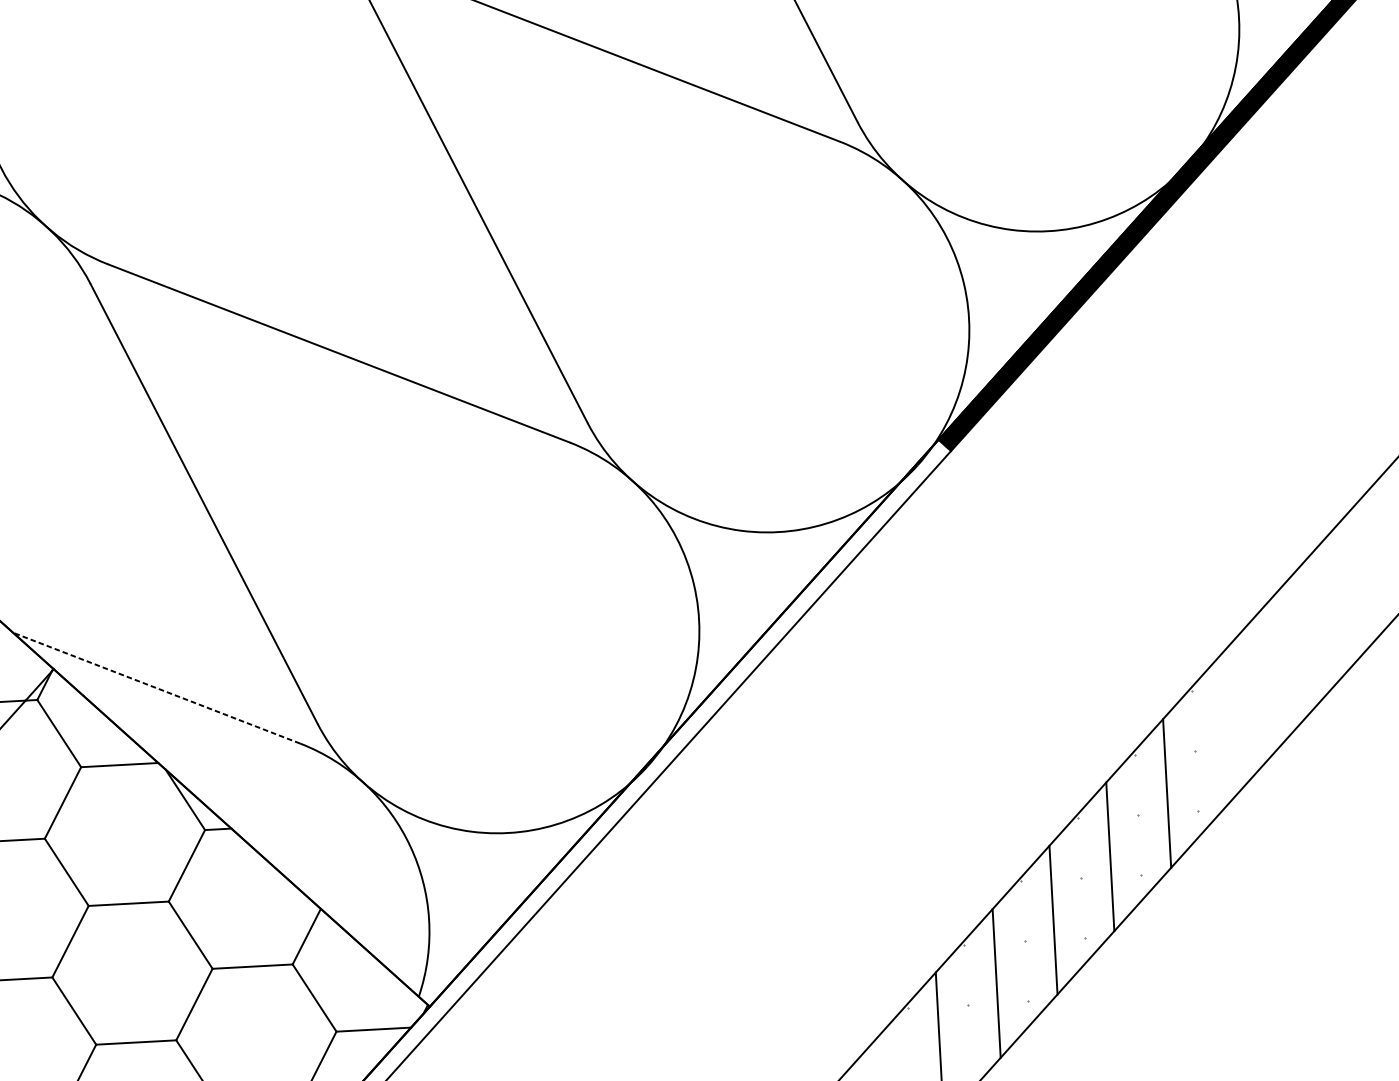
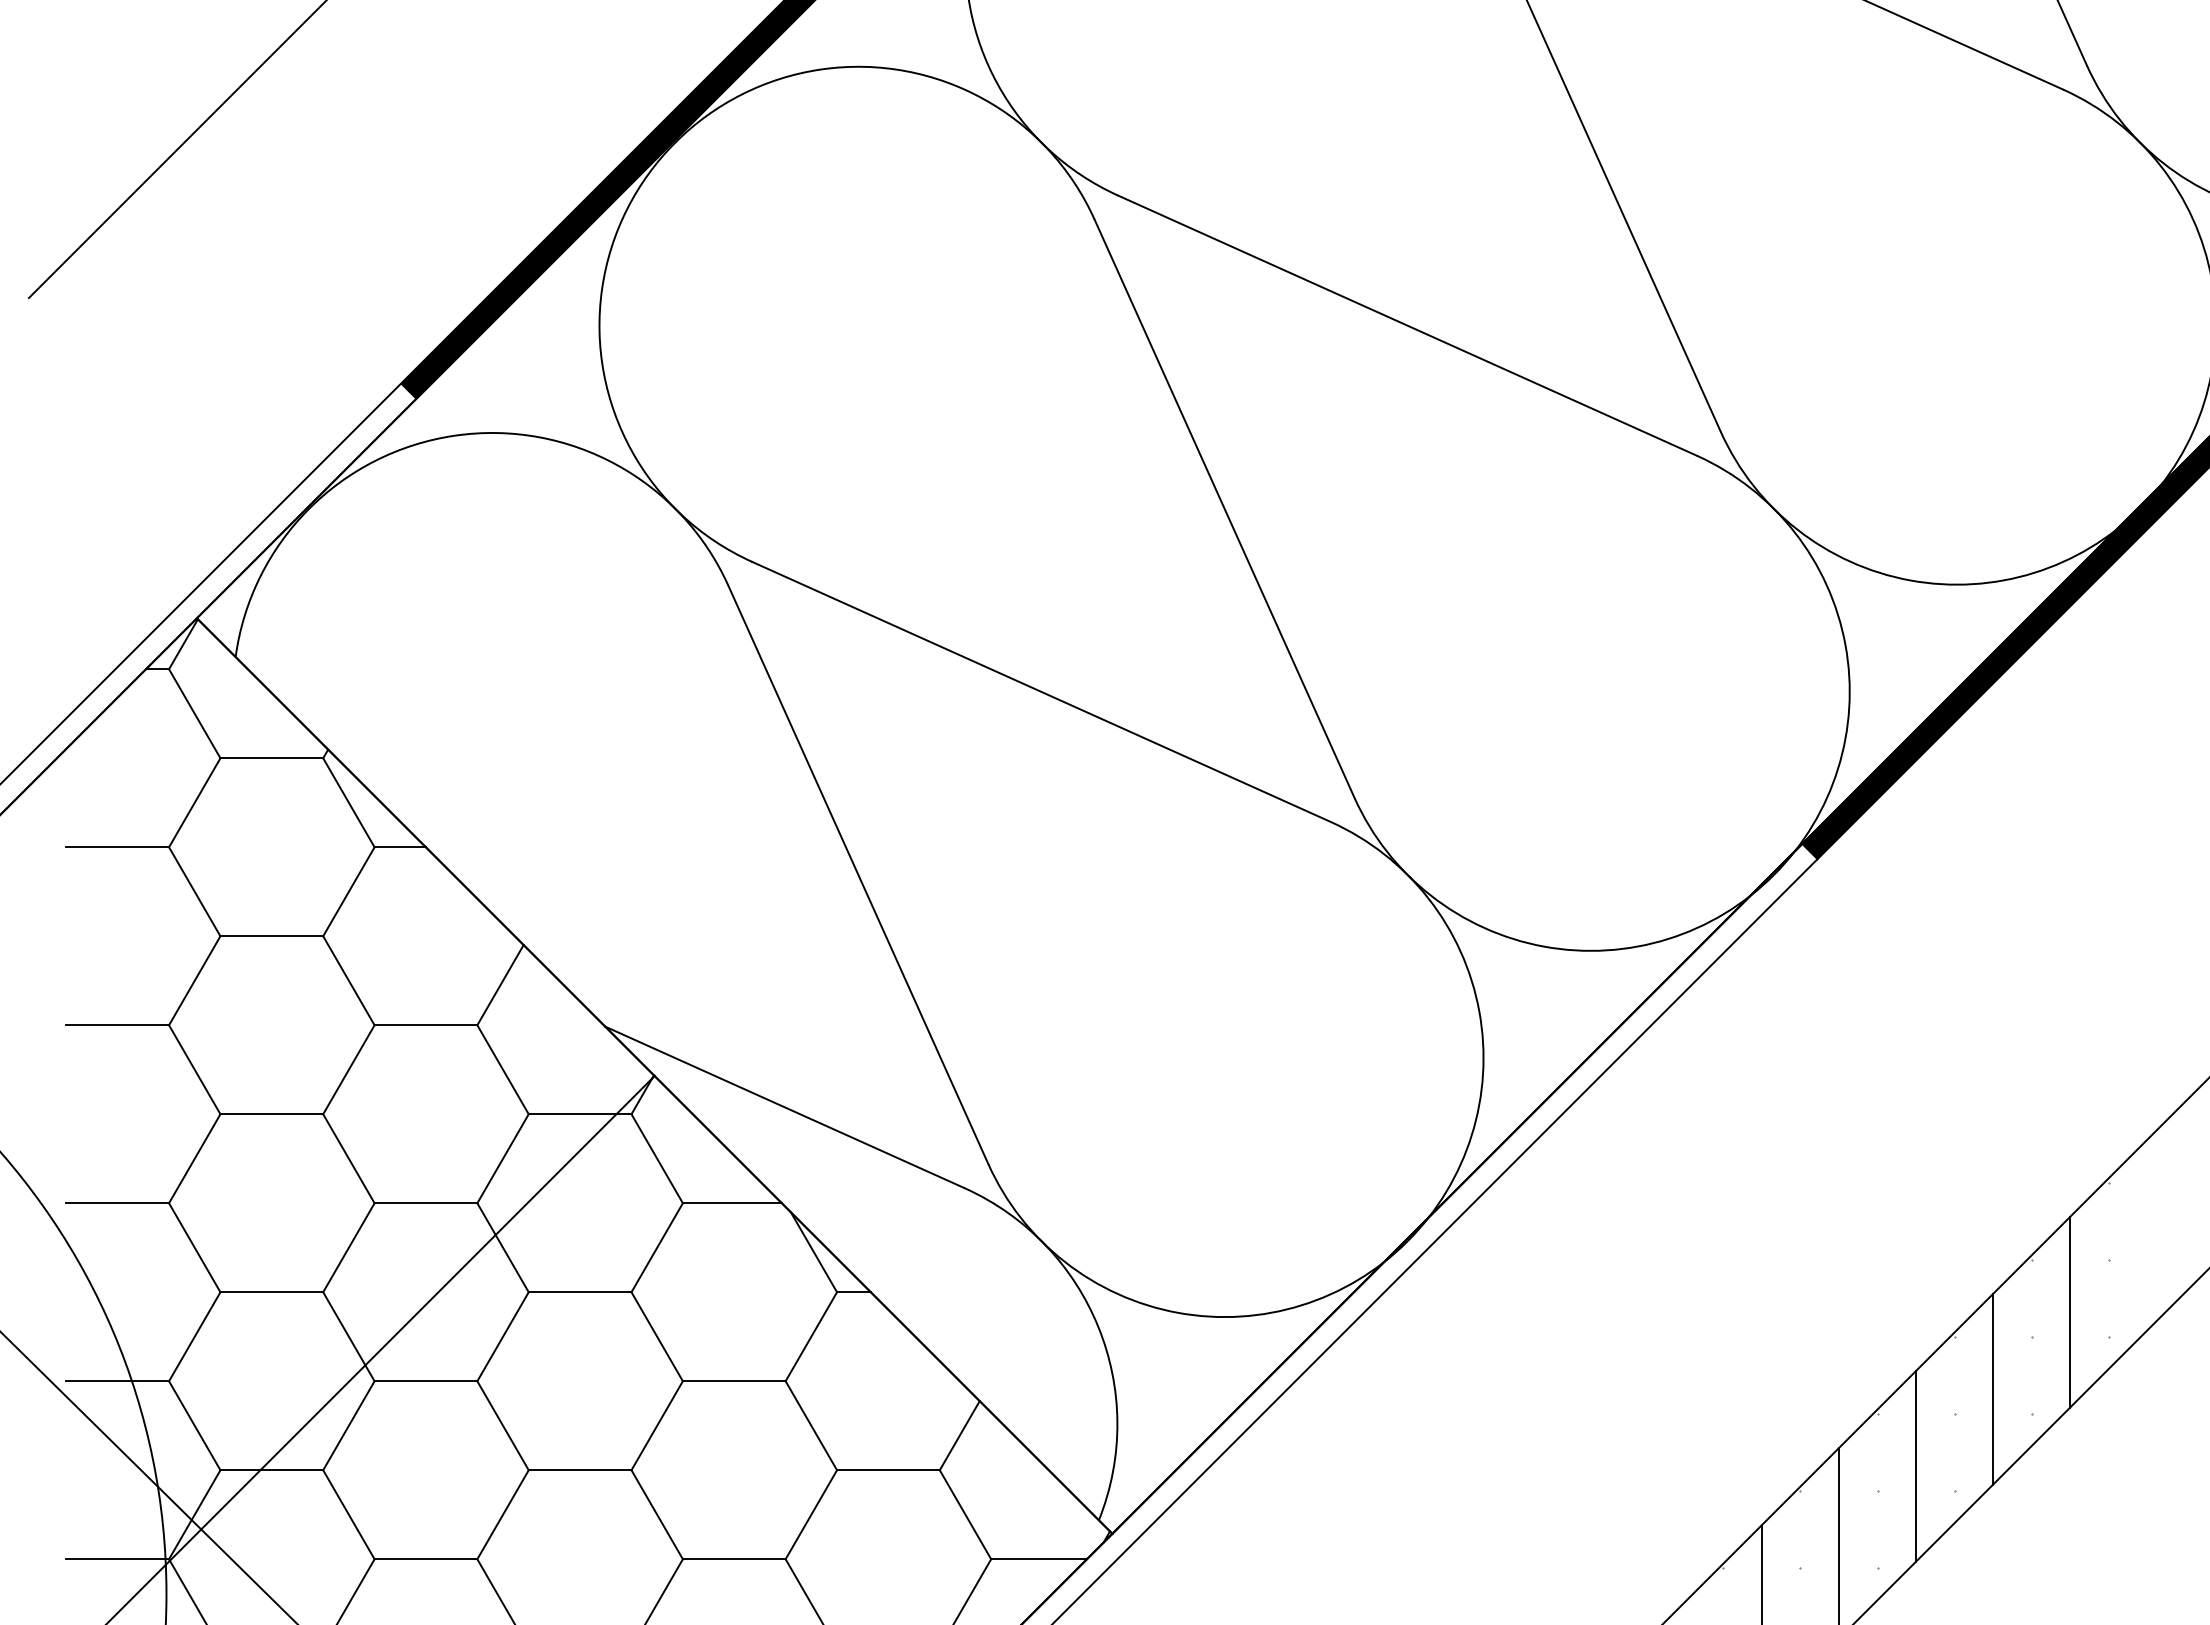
line: (156, 688) -> (784, 1107), dashed -> solid

